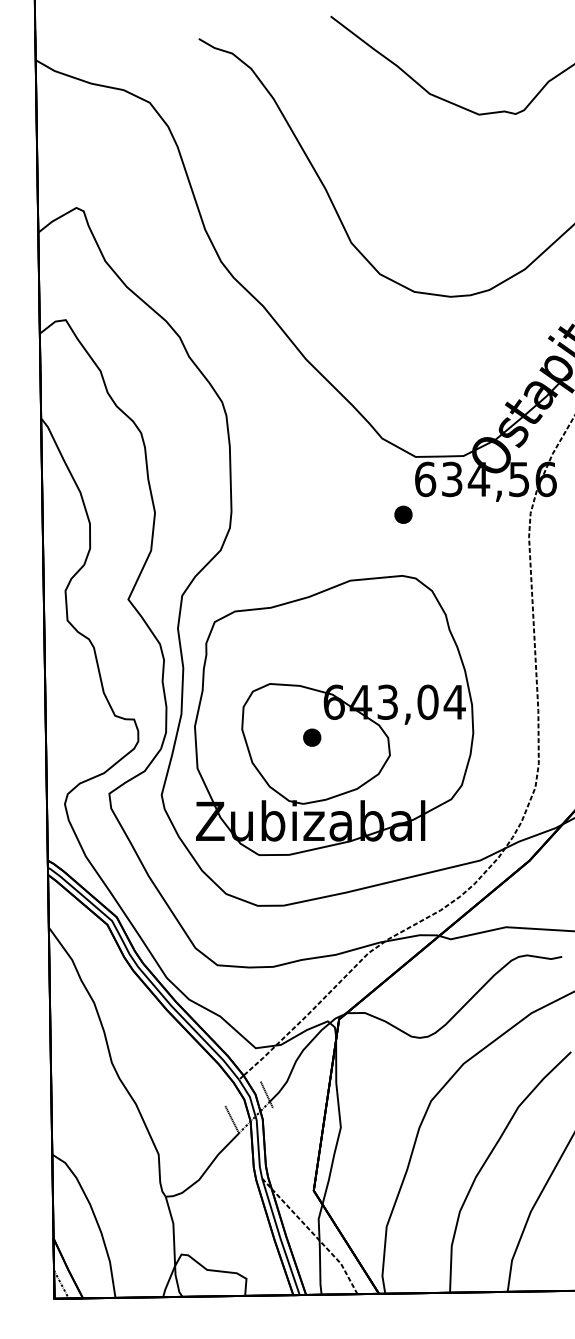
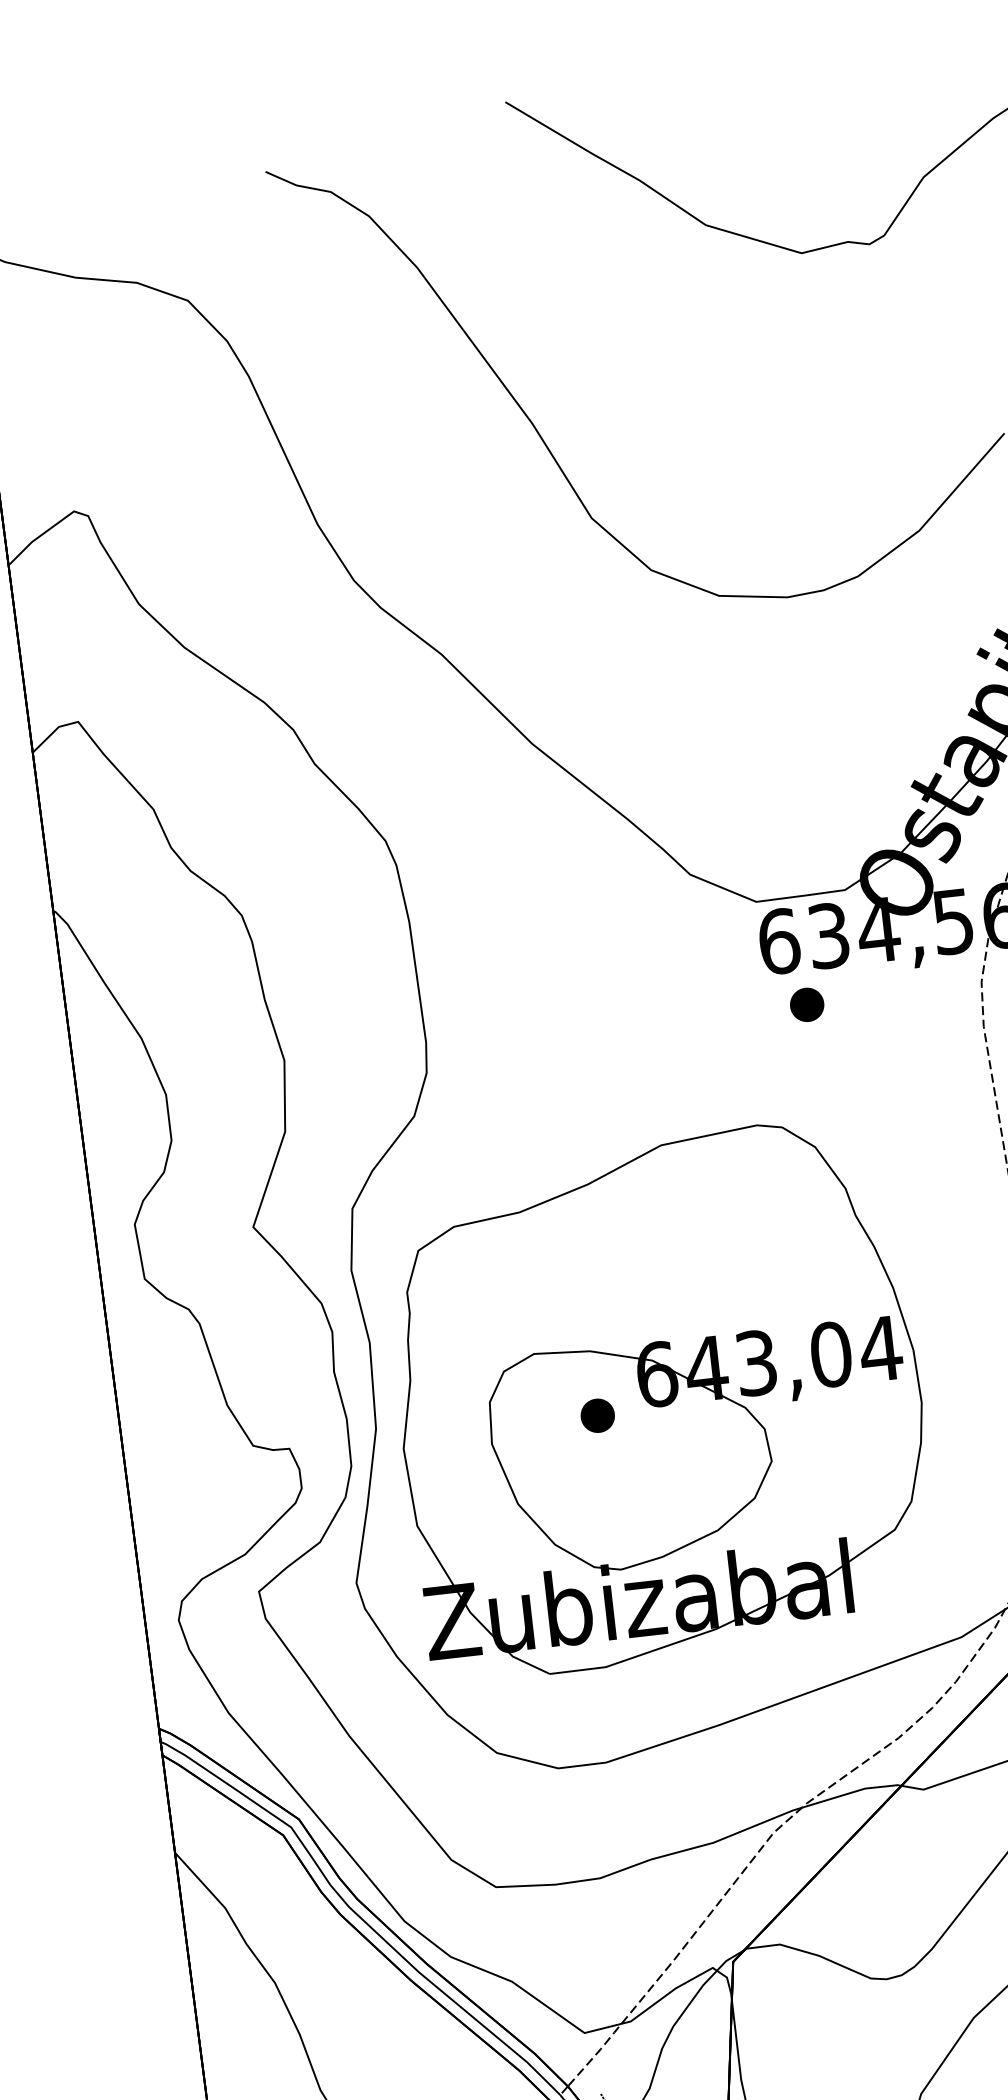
part: (403, 514) -> (807, 1004), moved
part: (312, 737) -> (598, 1415), moved

